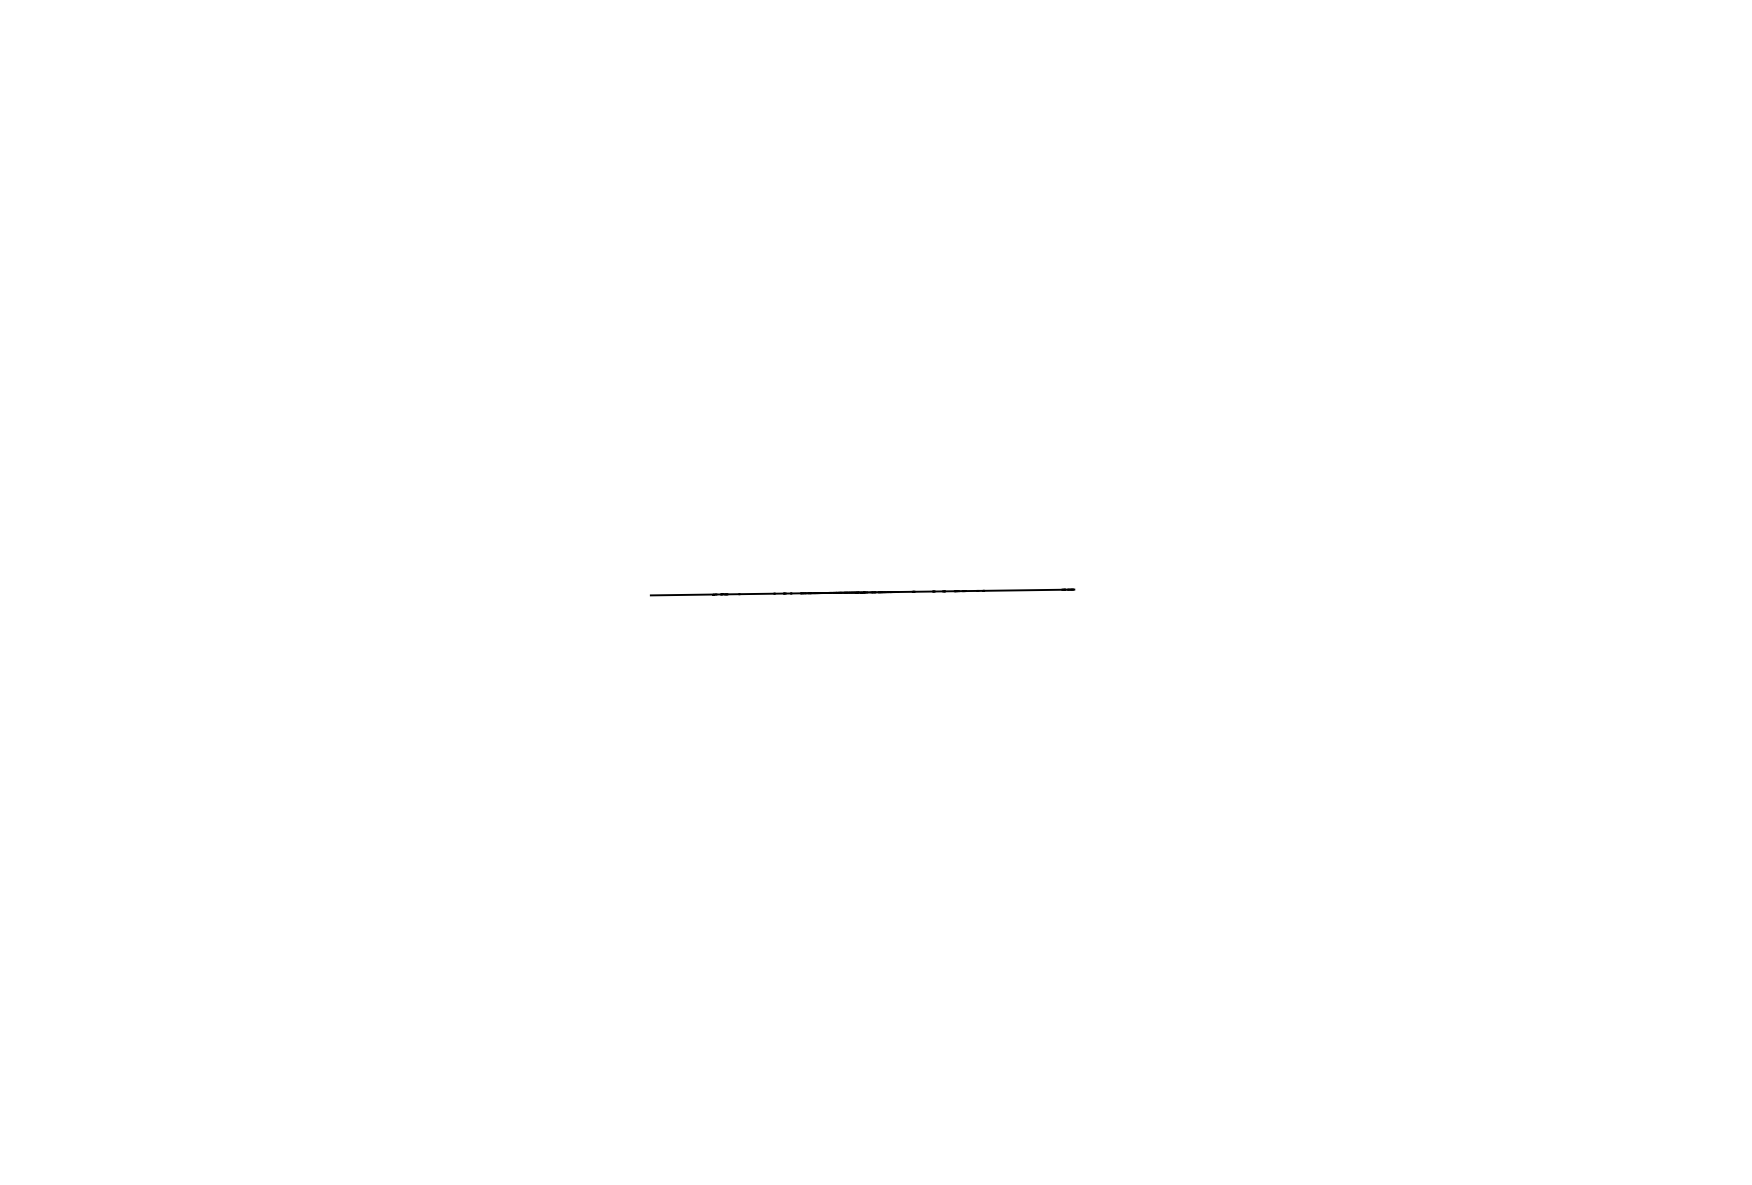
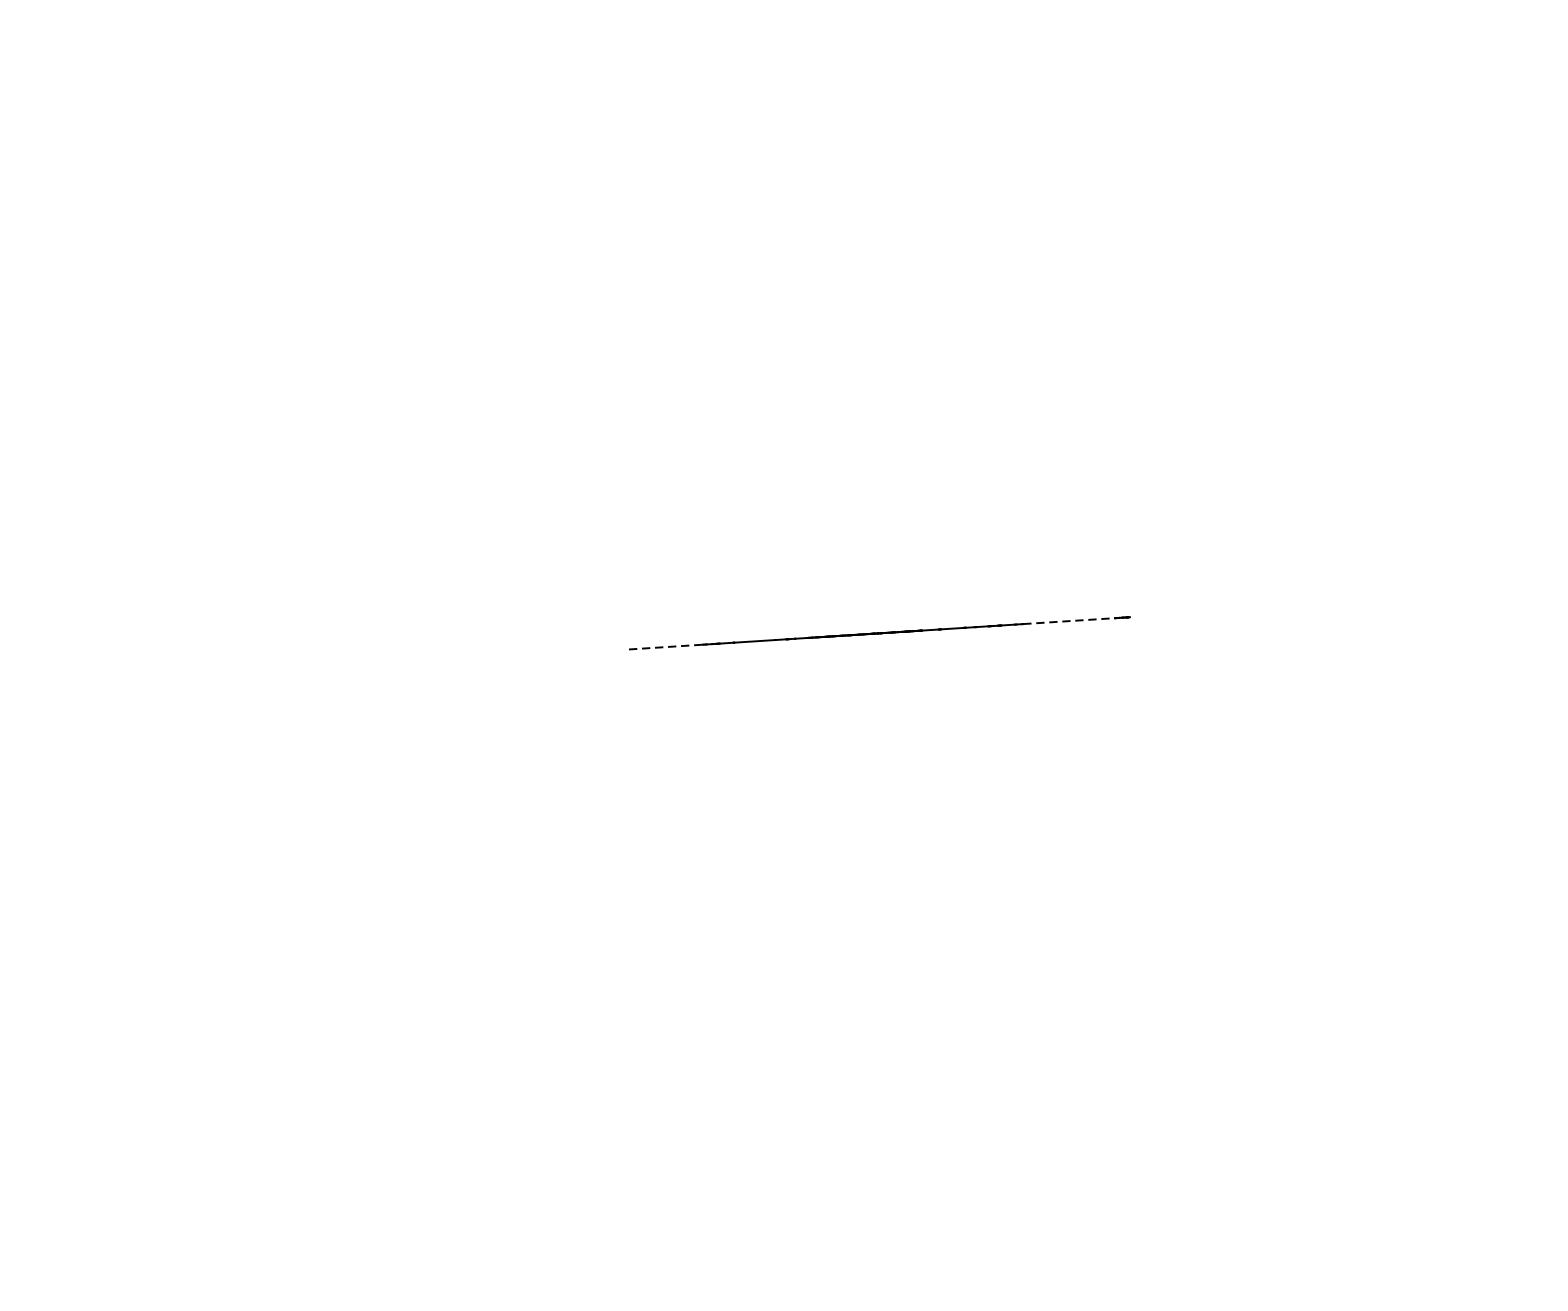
line: (1022, 590) -> (1068, 621), solid -> dashed
line: (682, 594) -> (666, 646), solid -> dashed

